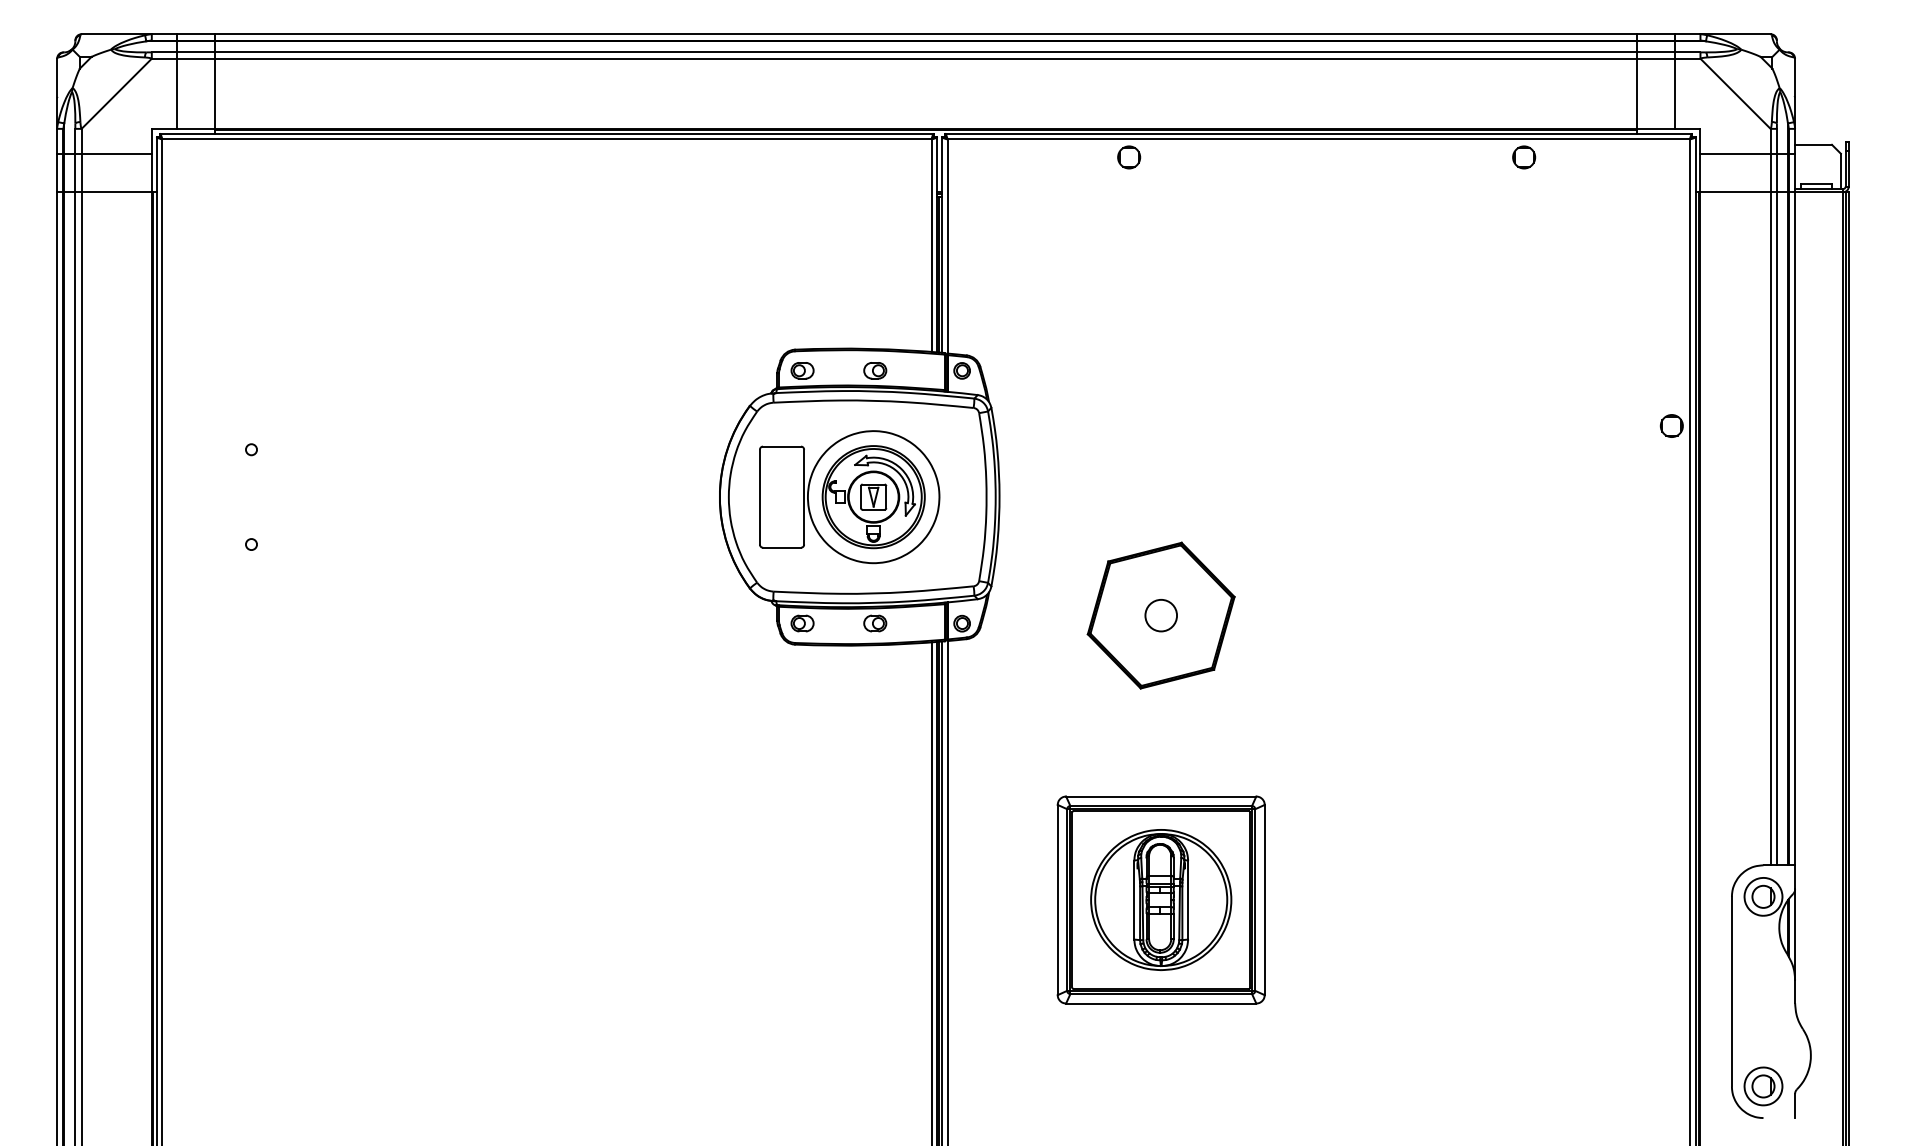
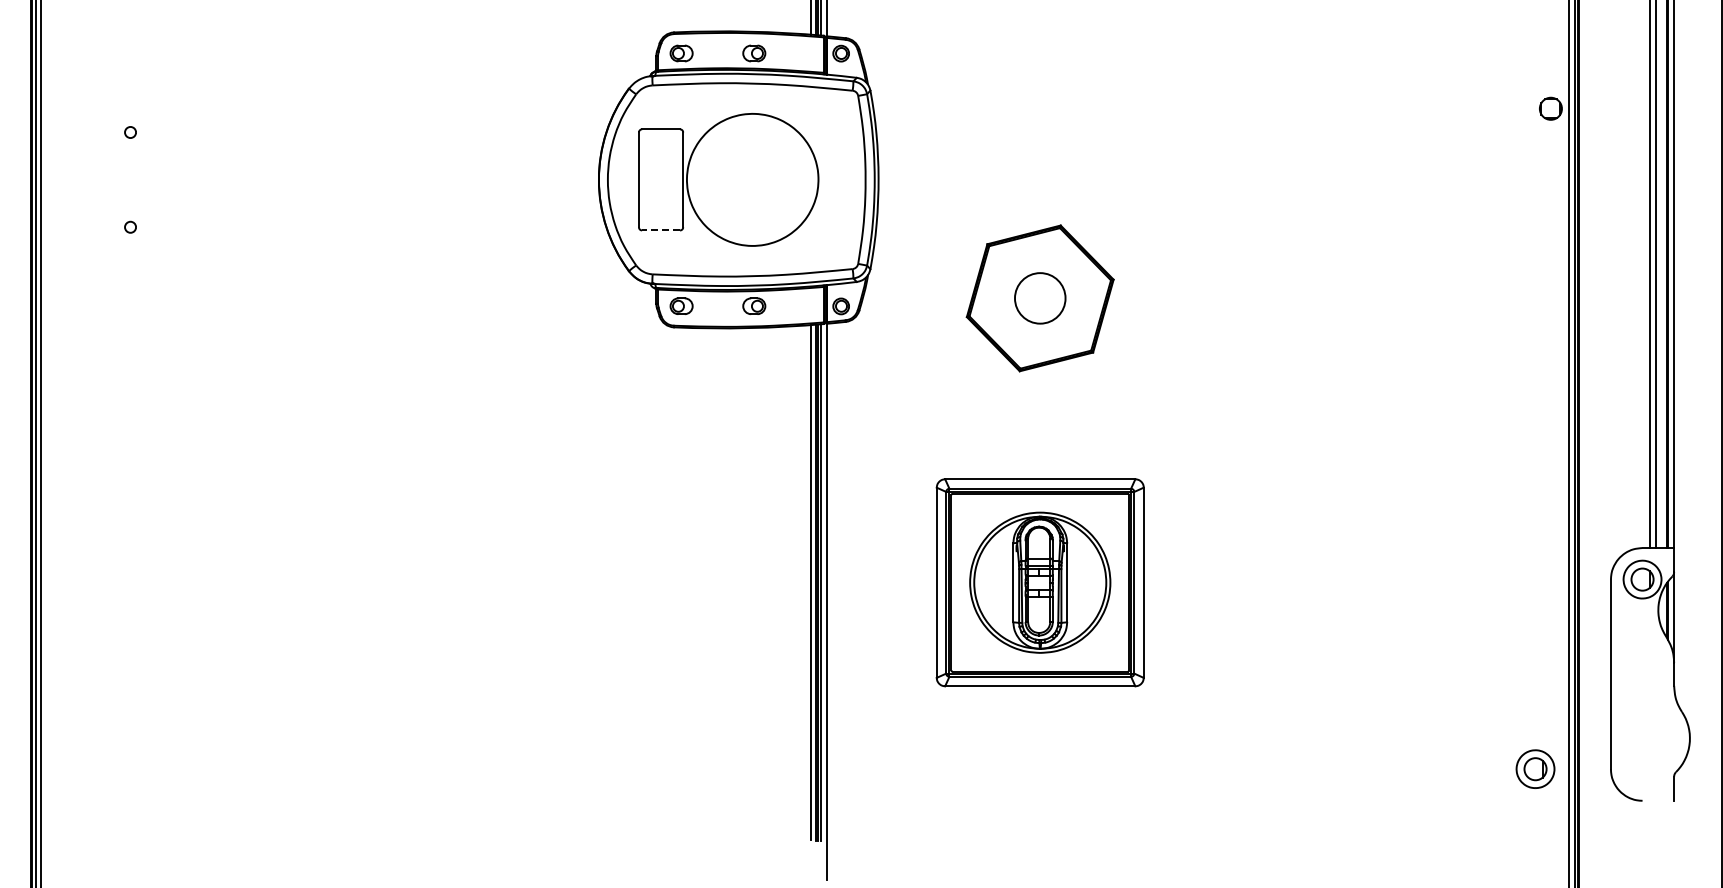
part: (873, 497) -> (752, 180), removed
line: (782, 547) -> (661, 230), solid -> dashed
circle: (1161, 615) -> (1040, 298), size x1.6
part: (1763, 1086) -> (1535, 769), moved

